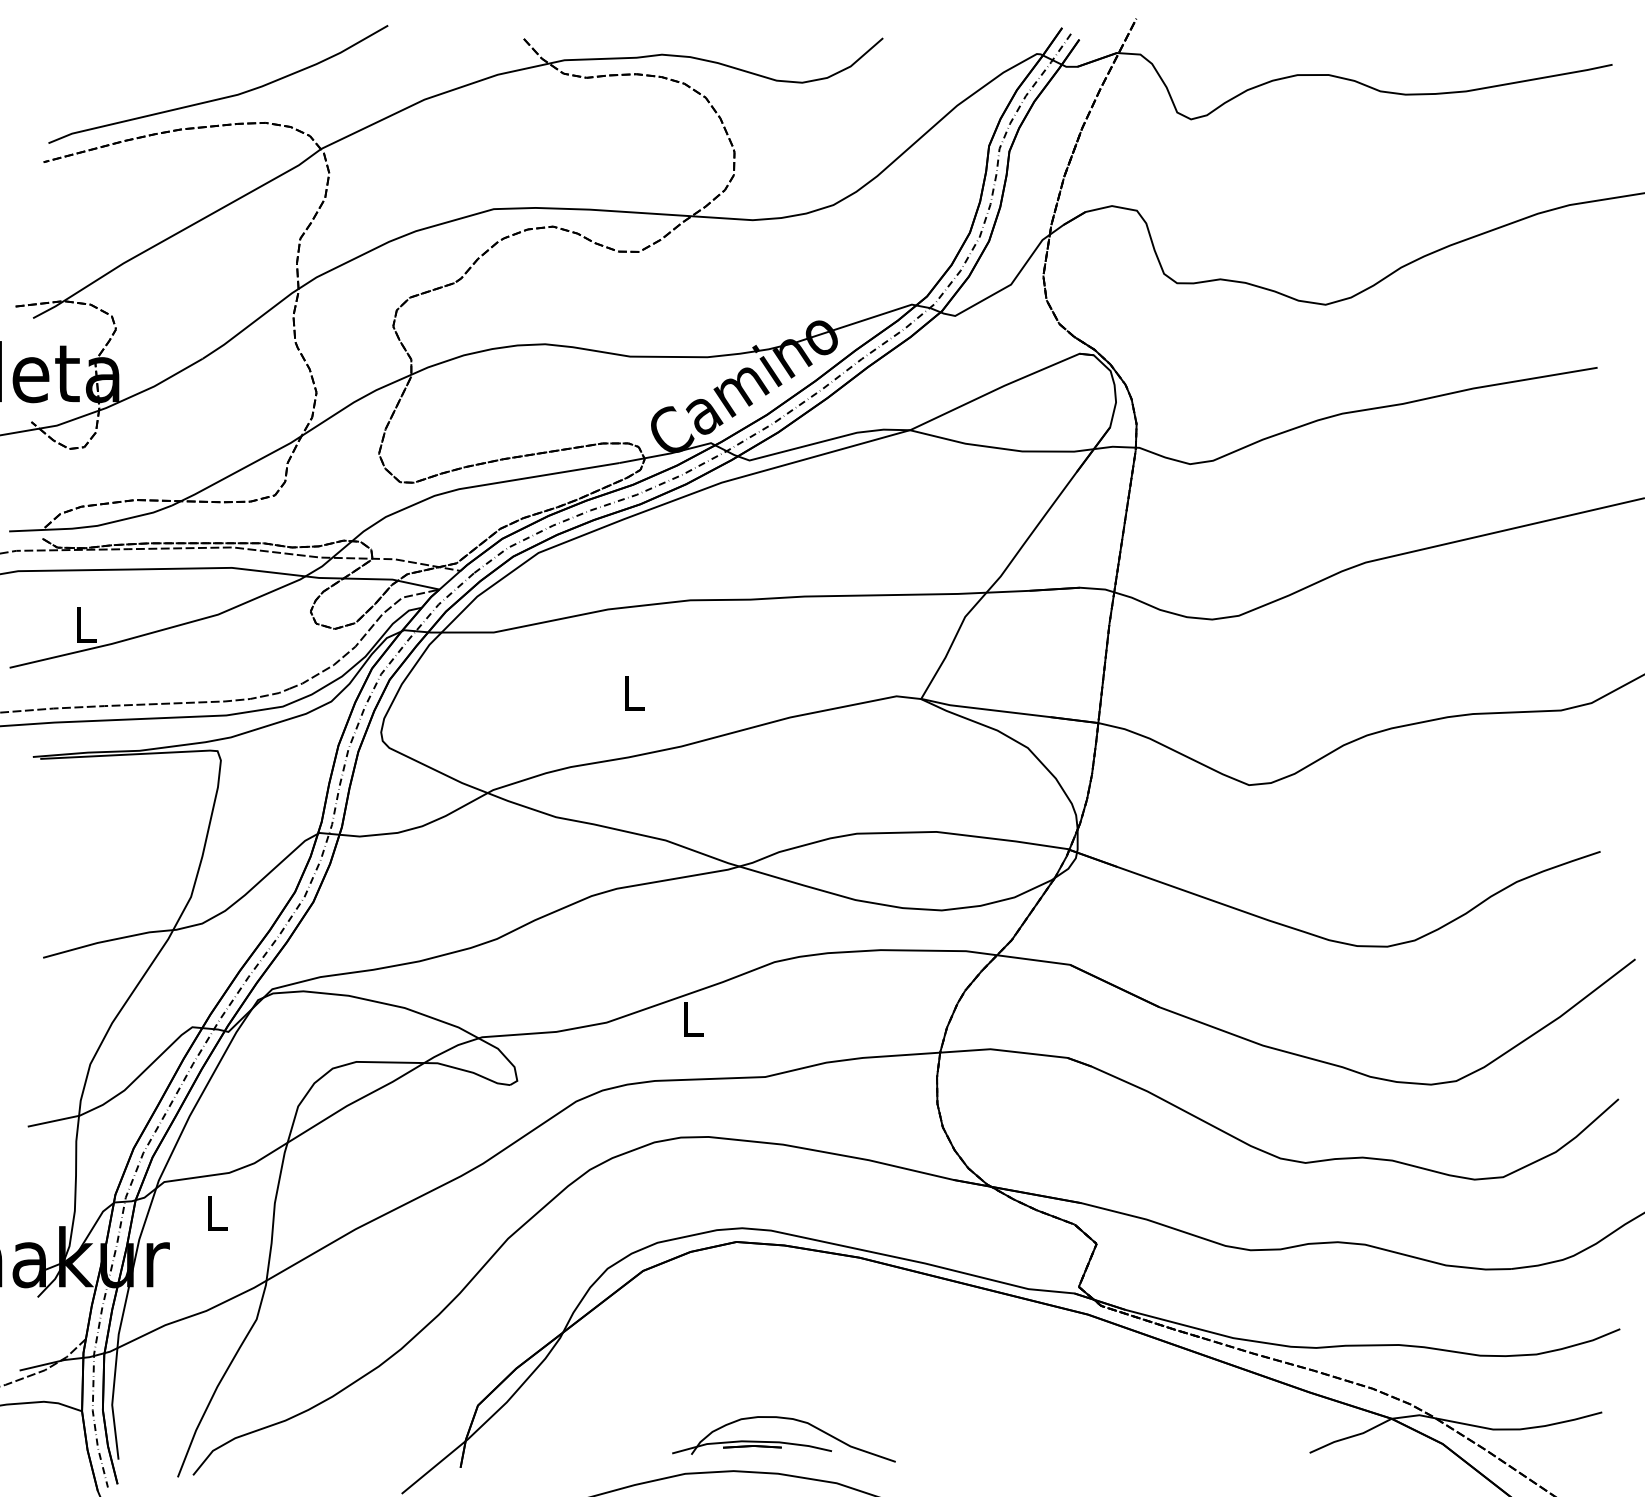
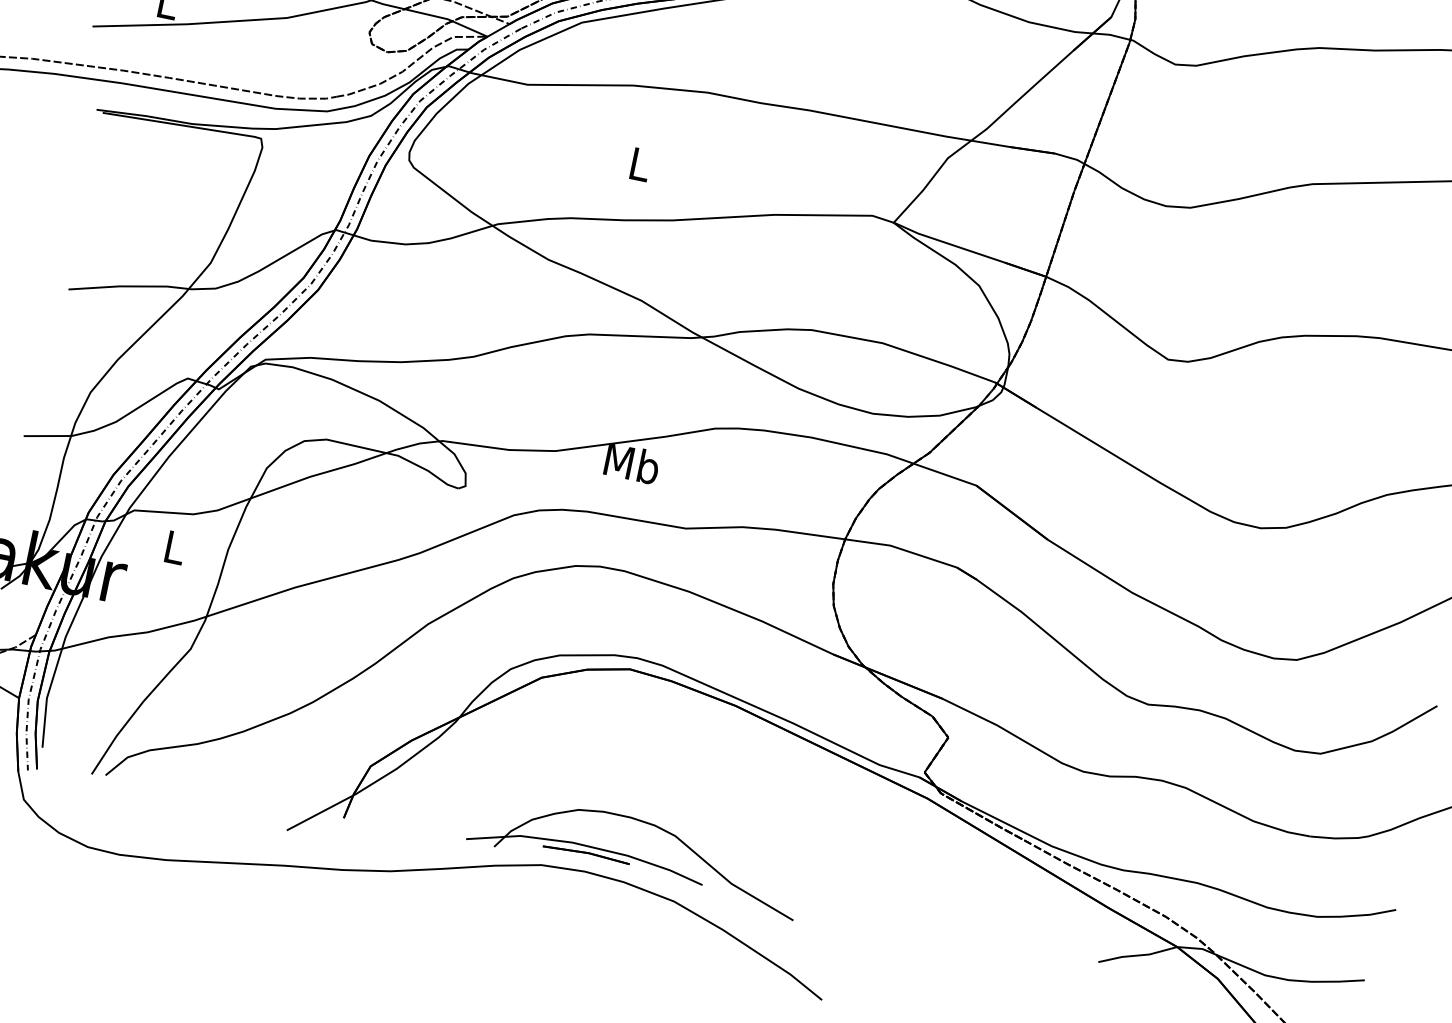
text: (692, 1018) -> (632, 463), L -> Mb
part: (783, 1439) -> (634, 852), size x1.67

